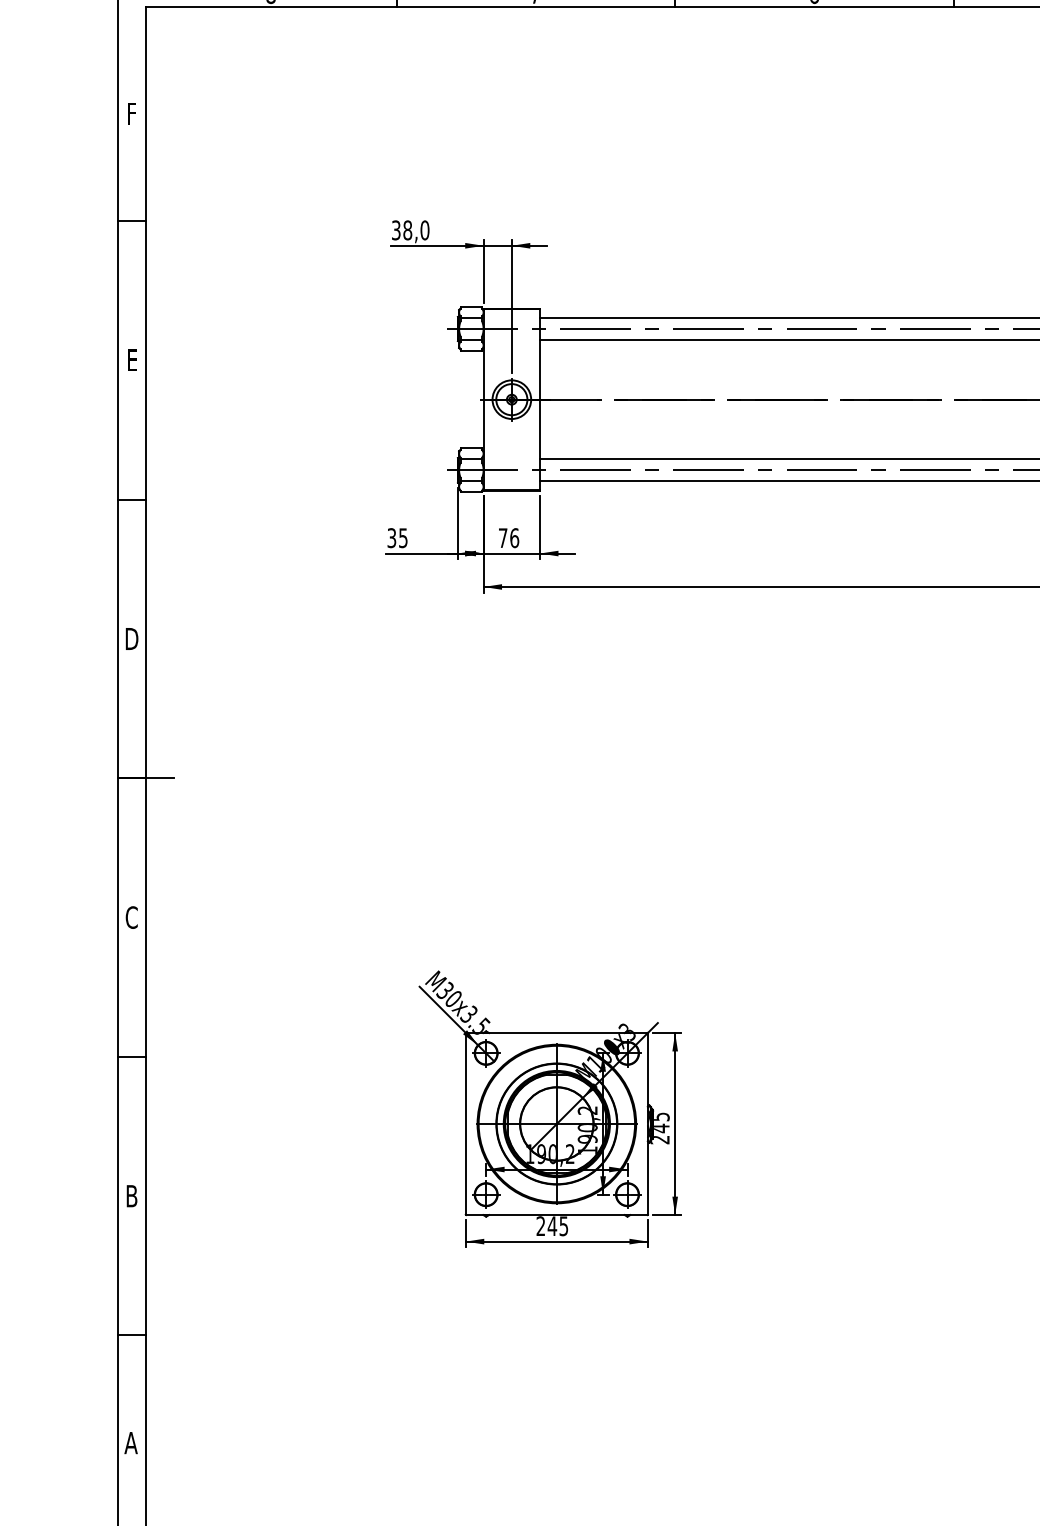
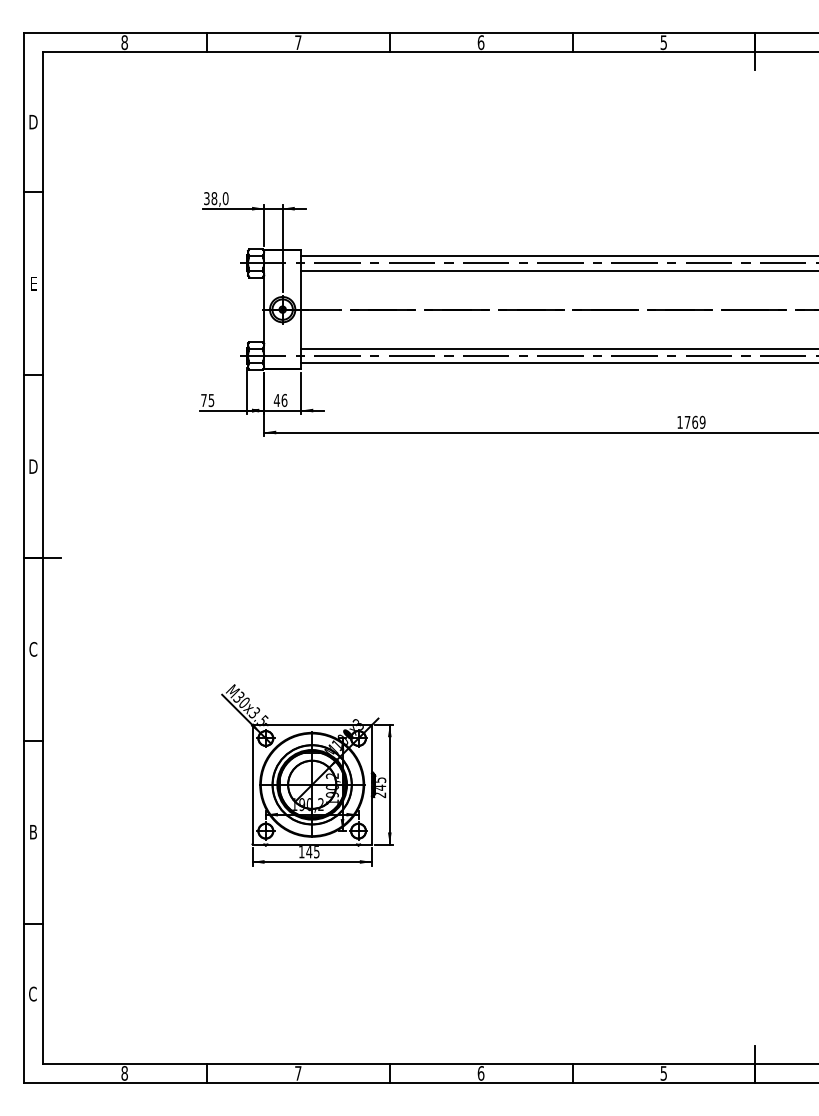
text: (132, 112) -> (33, 121), F -> D
text: (391, 538) -> (203, 400), 35 -> 75
text: (502, 538) -> (276, 400), 76 -> 46
text: (540, 1227) -> (301, 852), 245 -> 145
text: (130, 1442) -> (32, 993), A -> C

